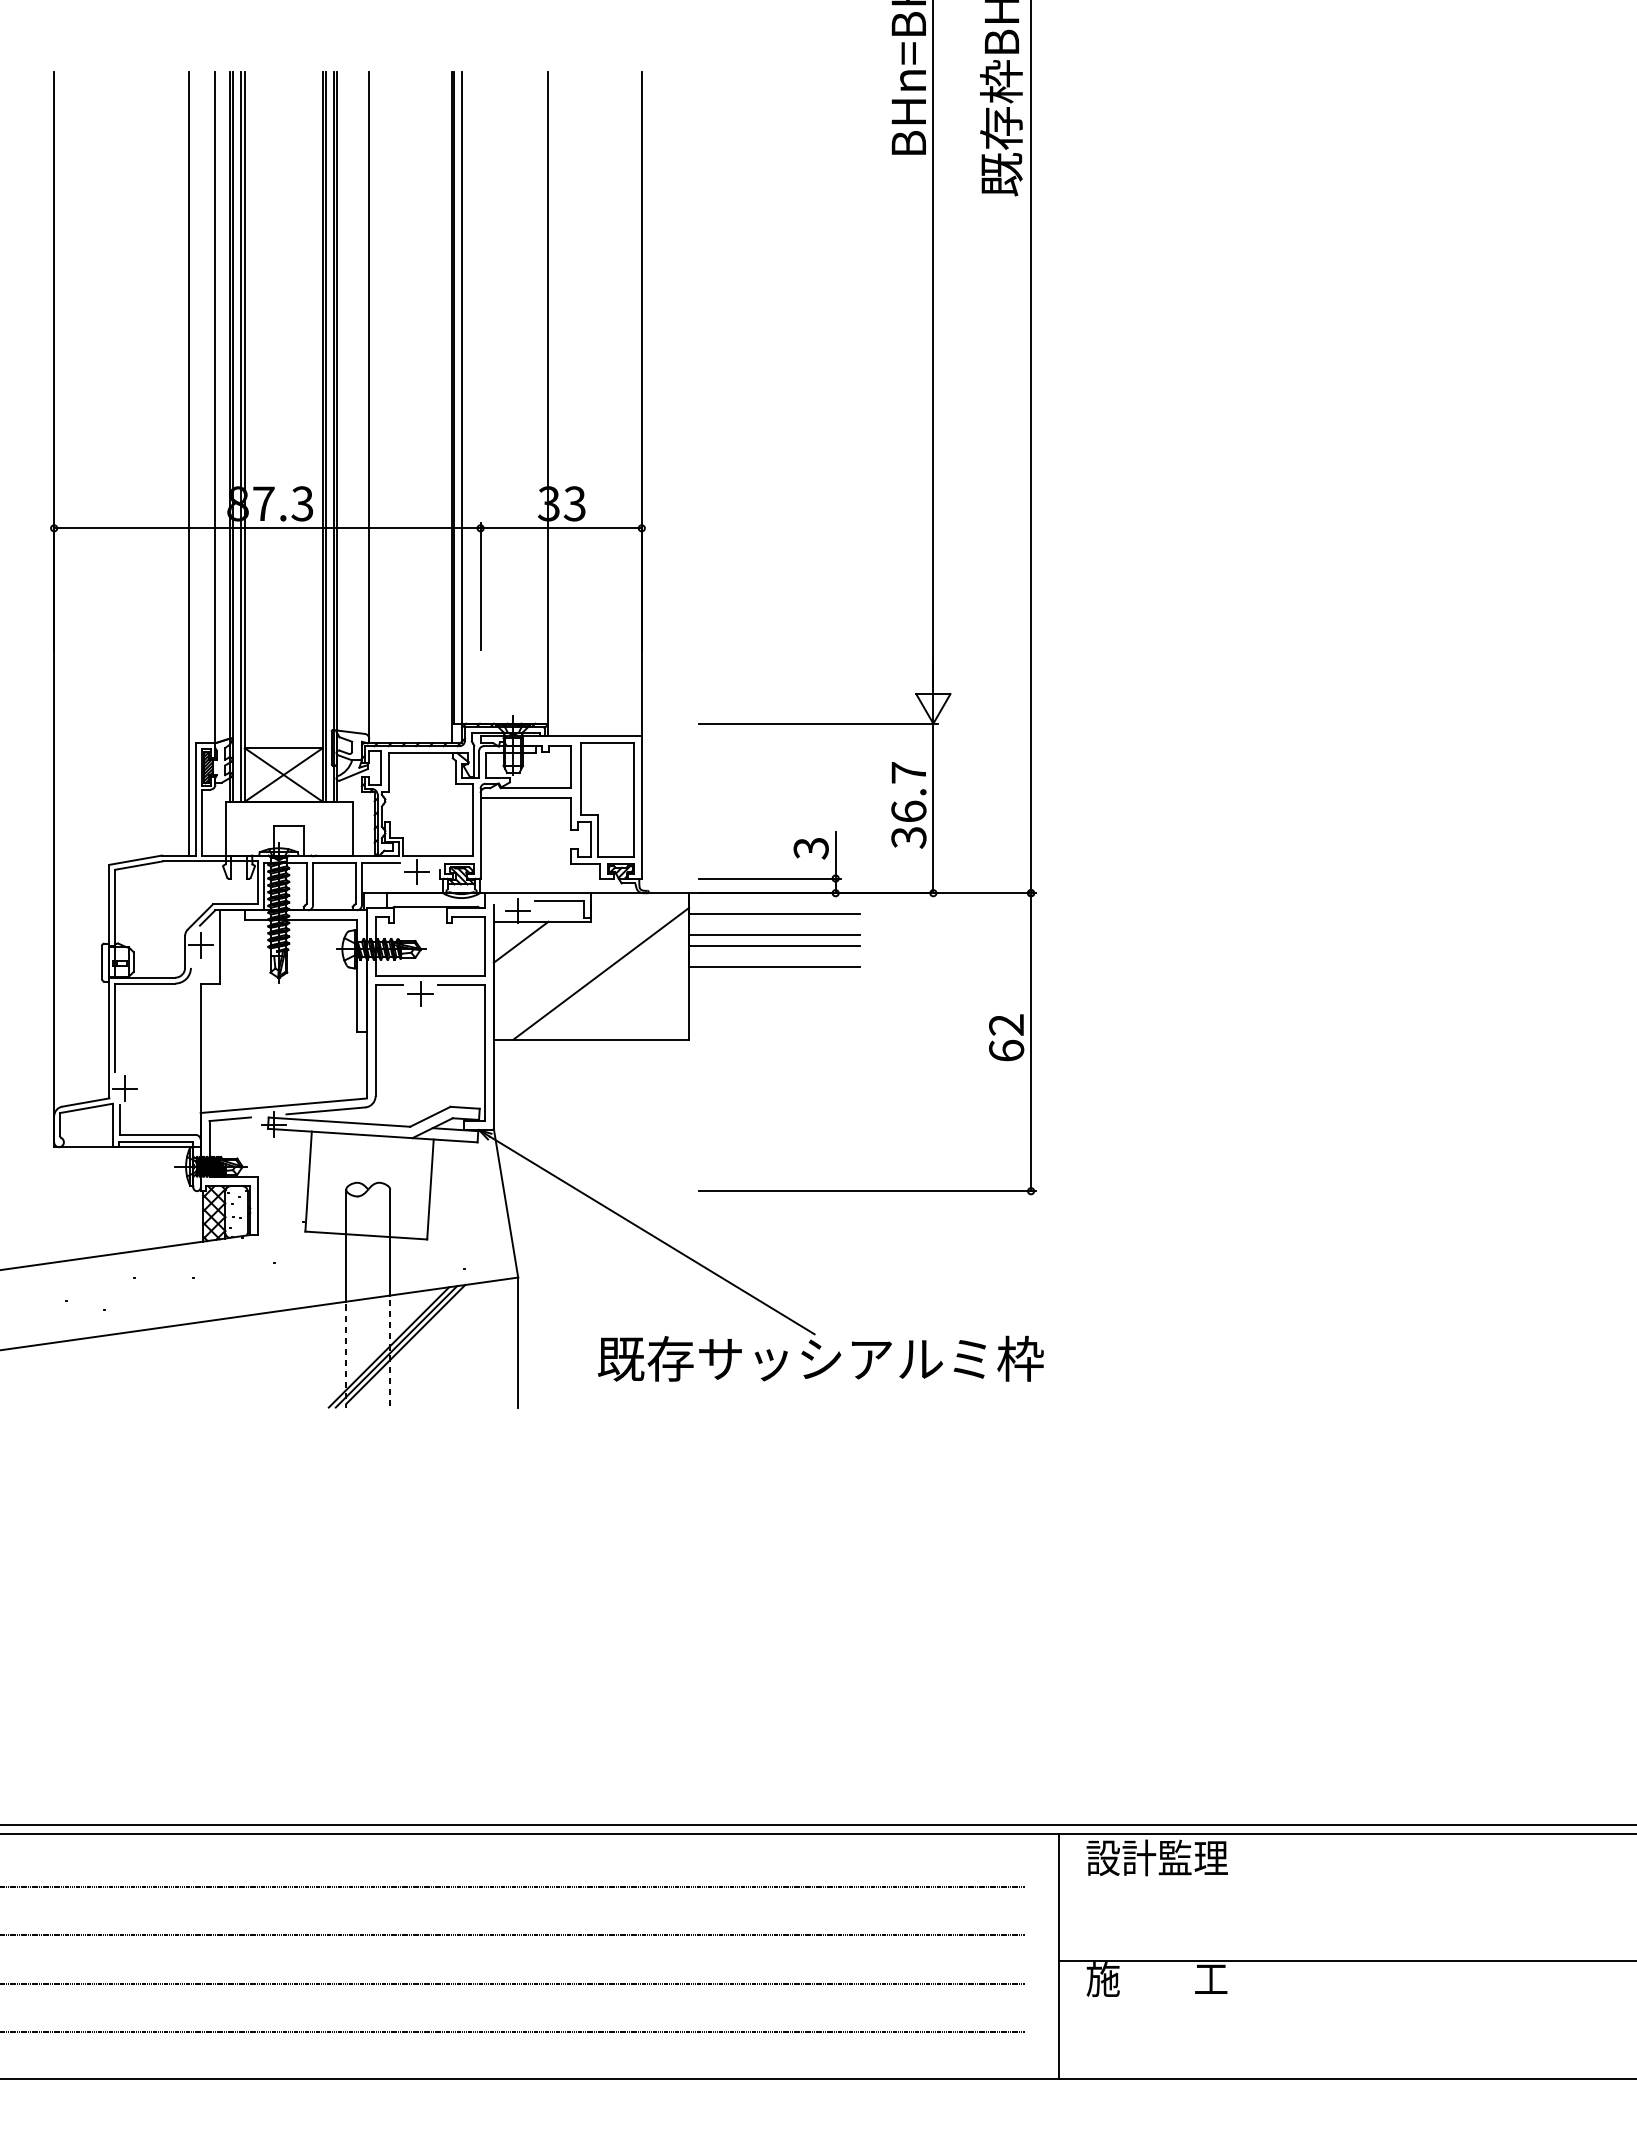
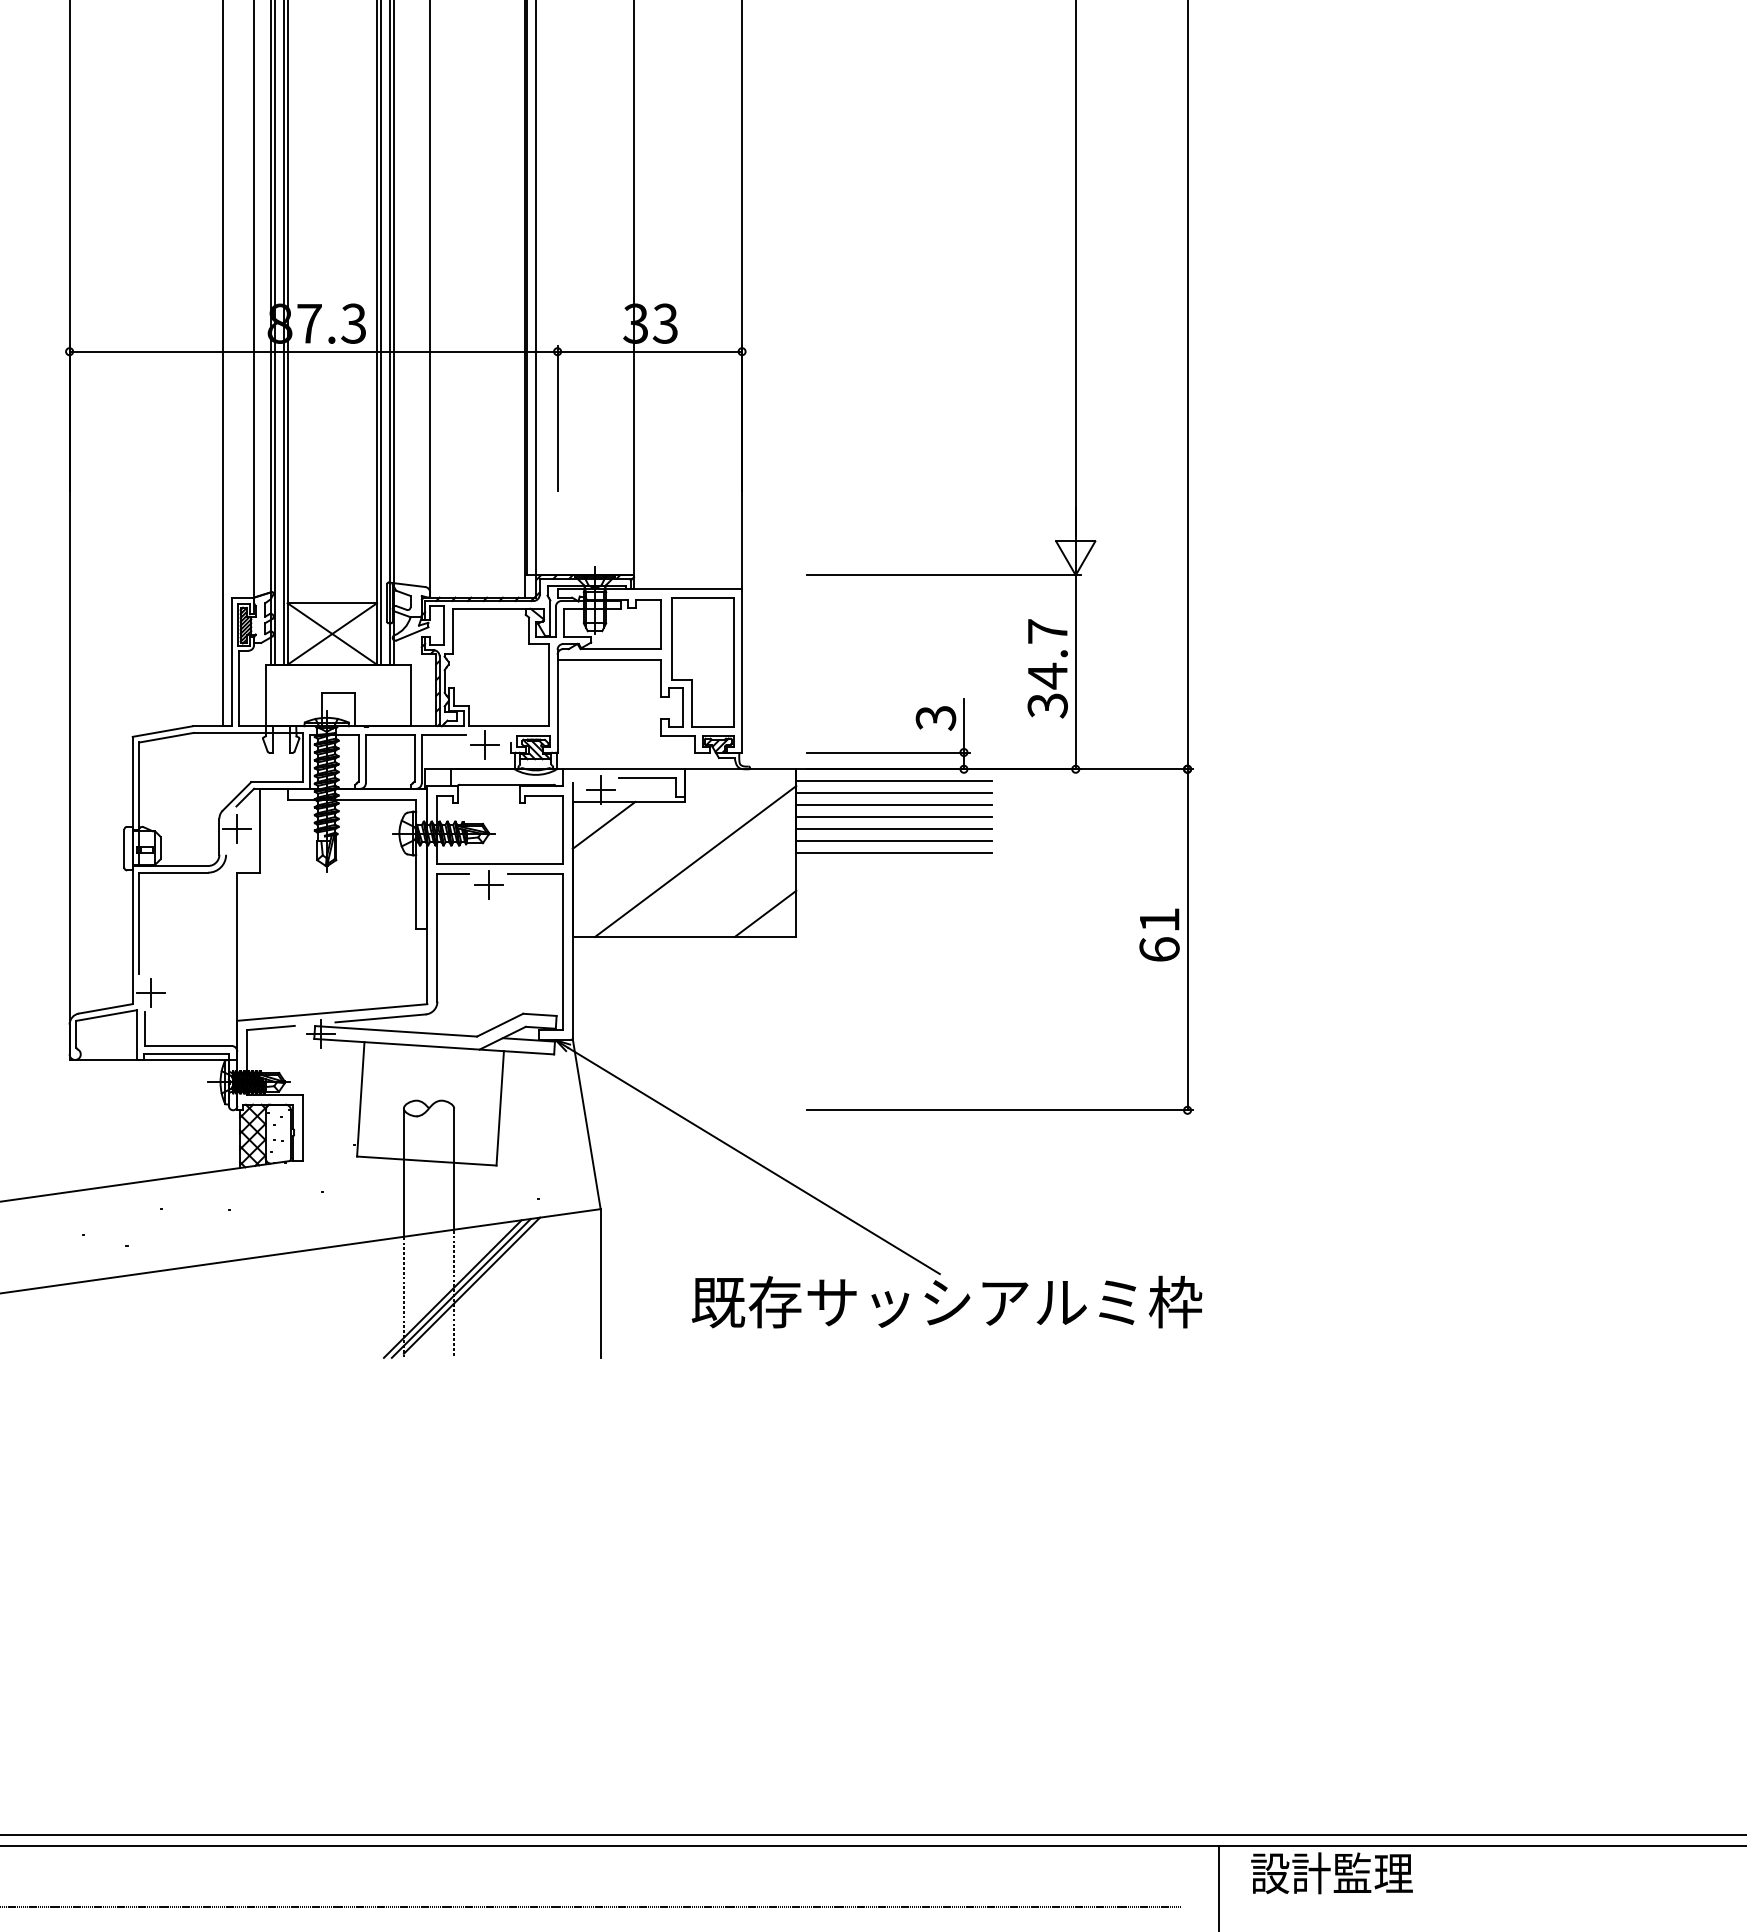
text: (908, 811) -> (1047, 675), 36.7 -> 34.7
line: (774, 903) -> (893, 781), added
line: (774, 924) -> (893, 805), added
line: (774, 956) -> (893, 841), added
line: (662, 1019) -> (765, 913), added
text: (1006, 1024) -> (1159, 919), 62 -> 61

